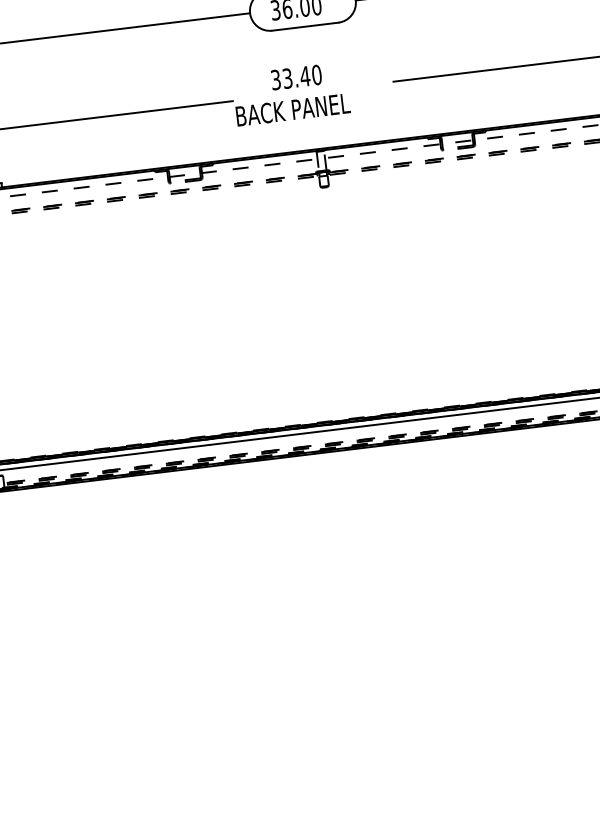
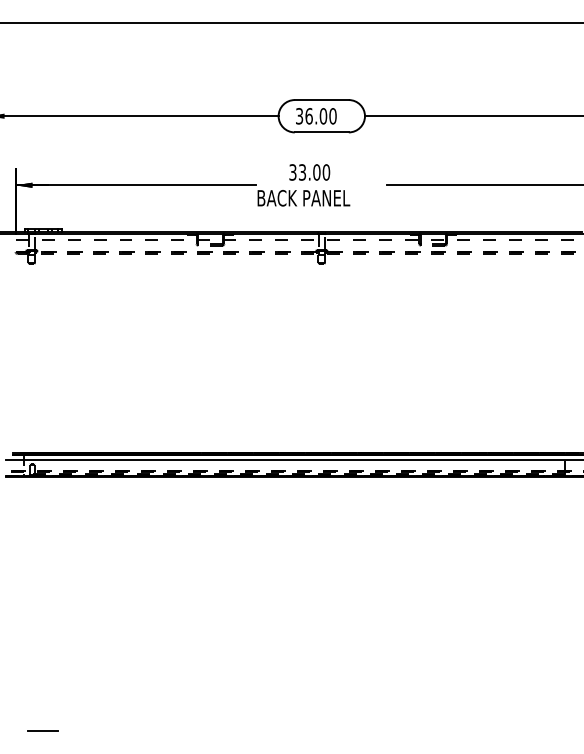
text: (304, 76) -> (316, 172), 33.40 -> 33.00
line: (53, 801) -> (43, 731), added

